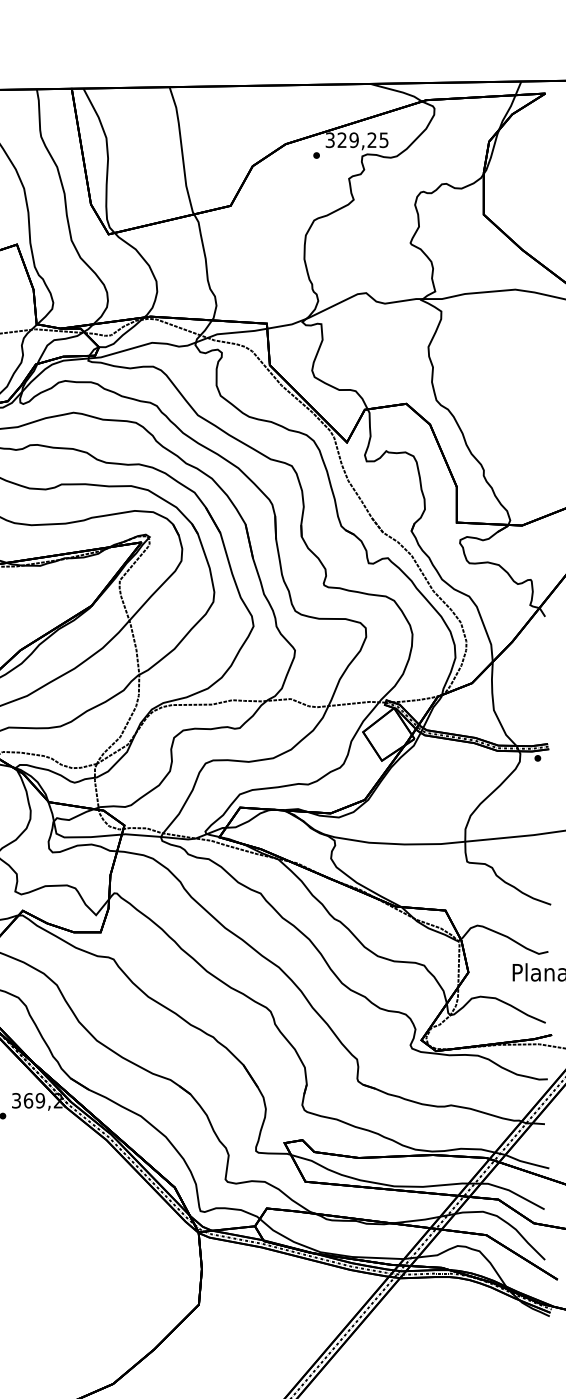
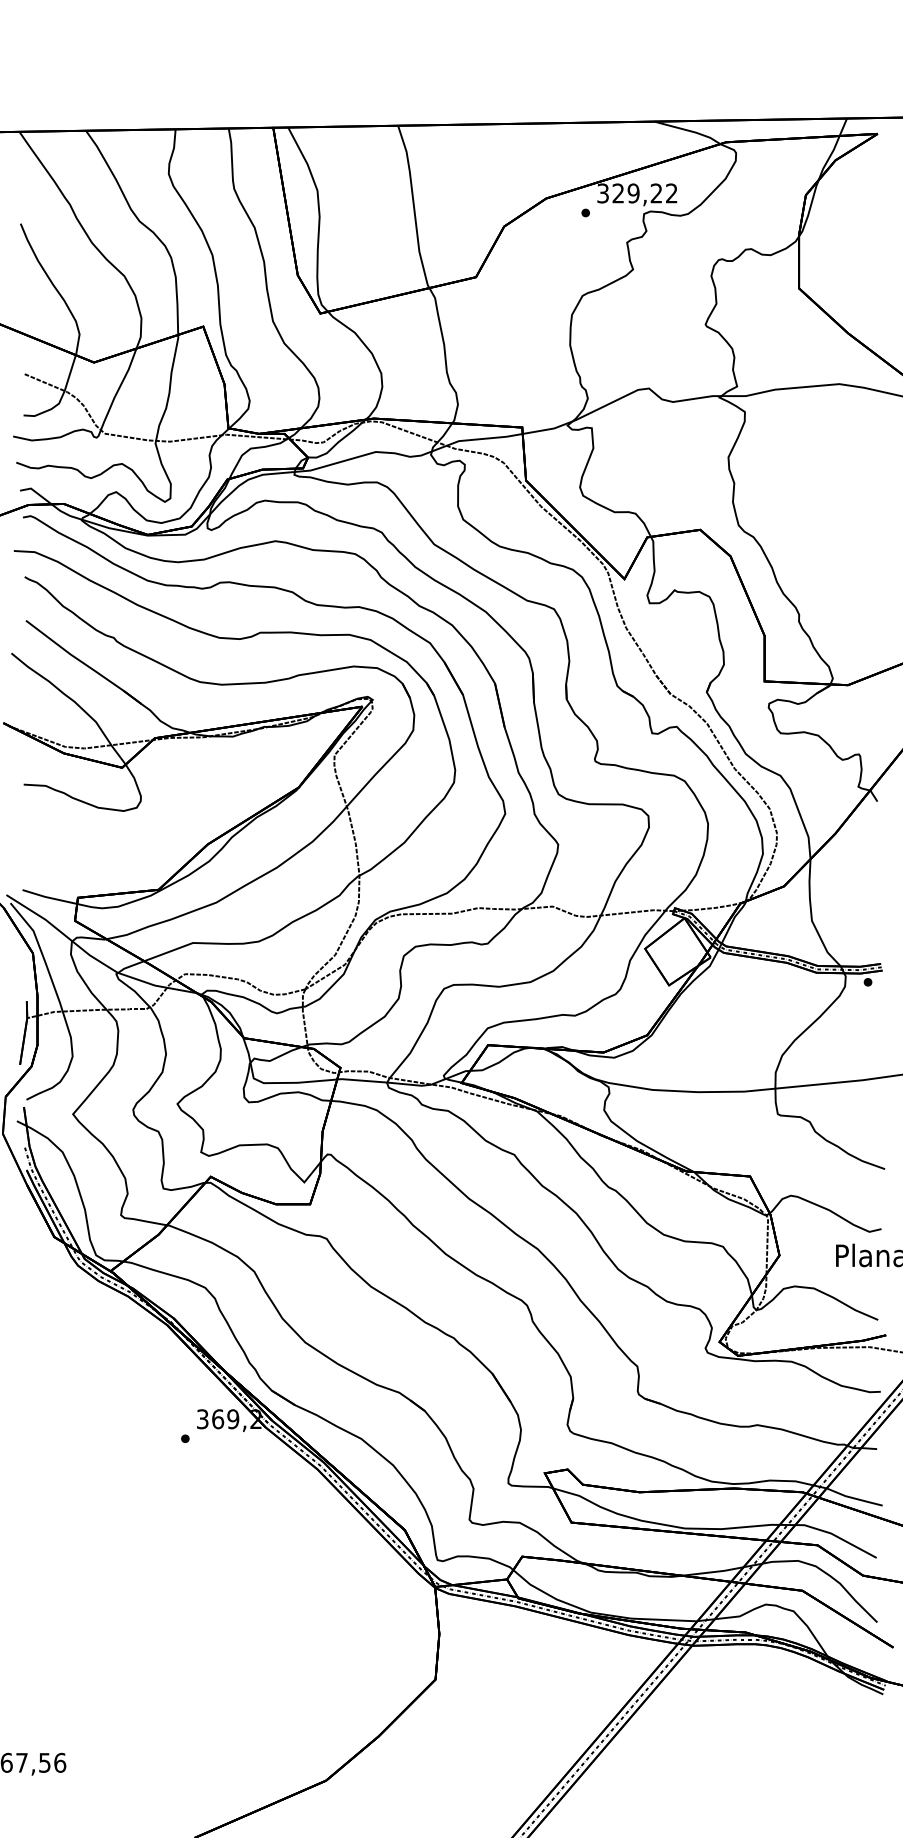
text: (383, 140) -> (671, 193), 329,25 -> 329,22

